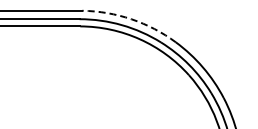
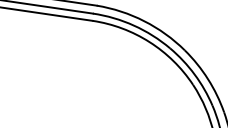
arc: (131, 19) -> (144, 21), dashed -> solid

